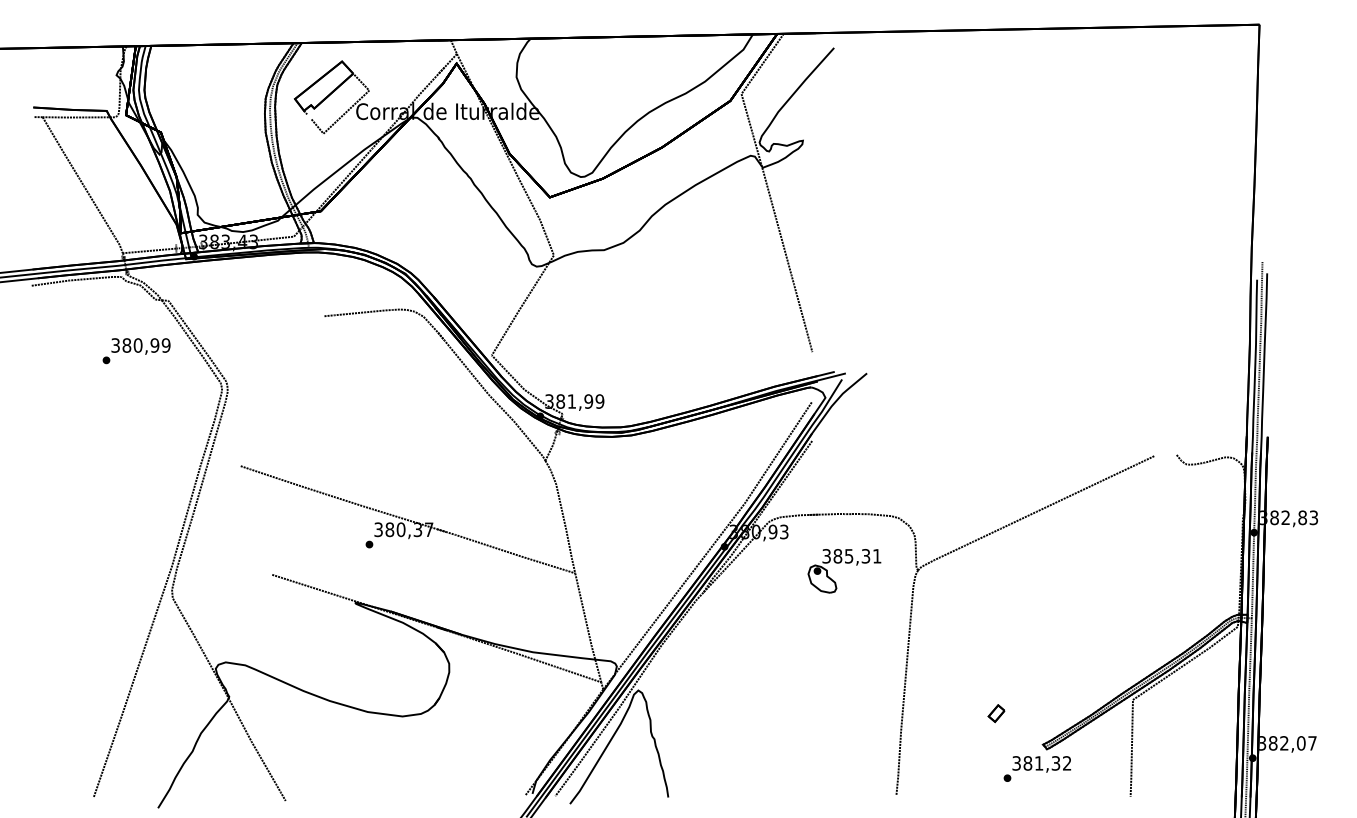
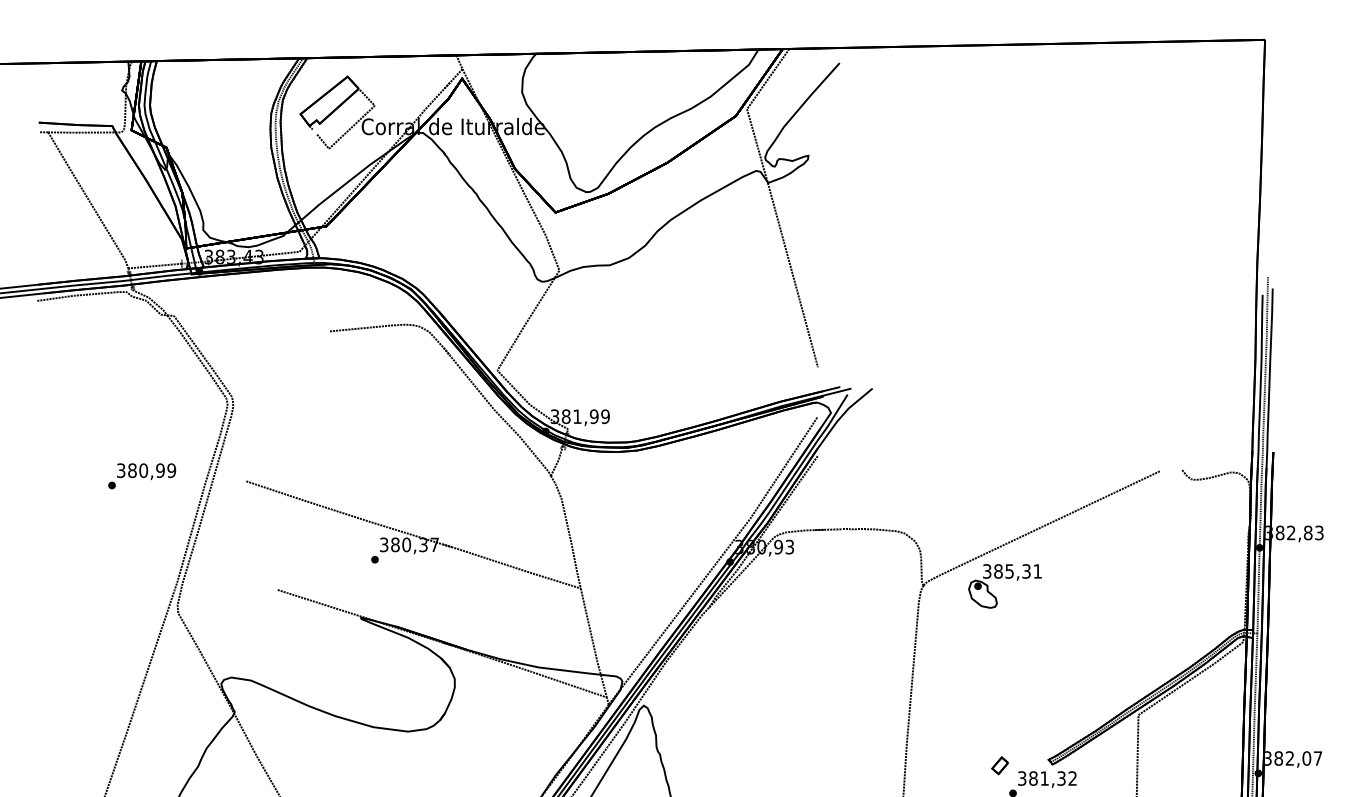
text: (136, 351) -> (142, 476), moved
part: (845, 563) -> (1006, 578), moved
part: (996, 713) -> (1000, 765), moved

